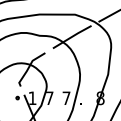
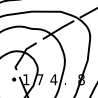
text: (66, 98) -> (53, 79), 7 -> 4

